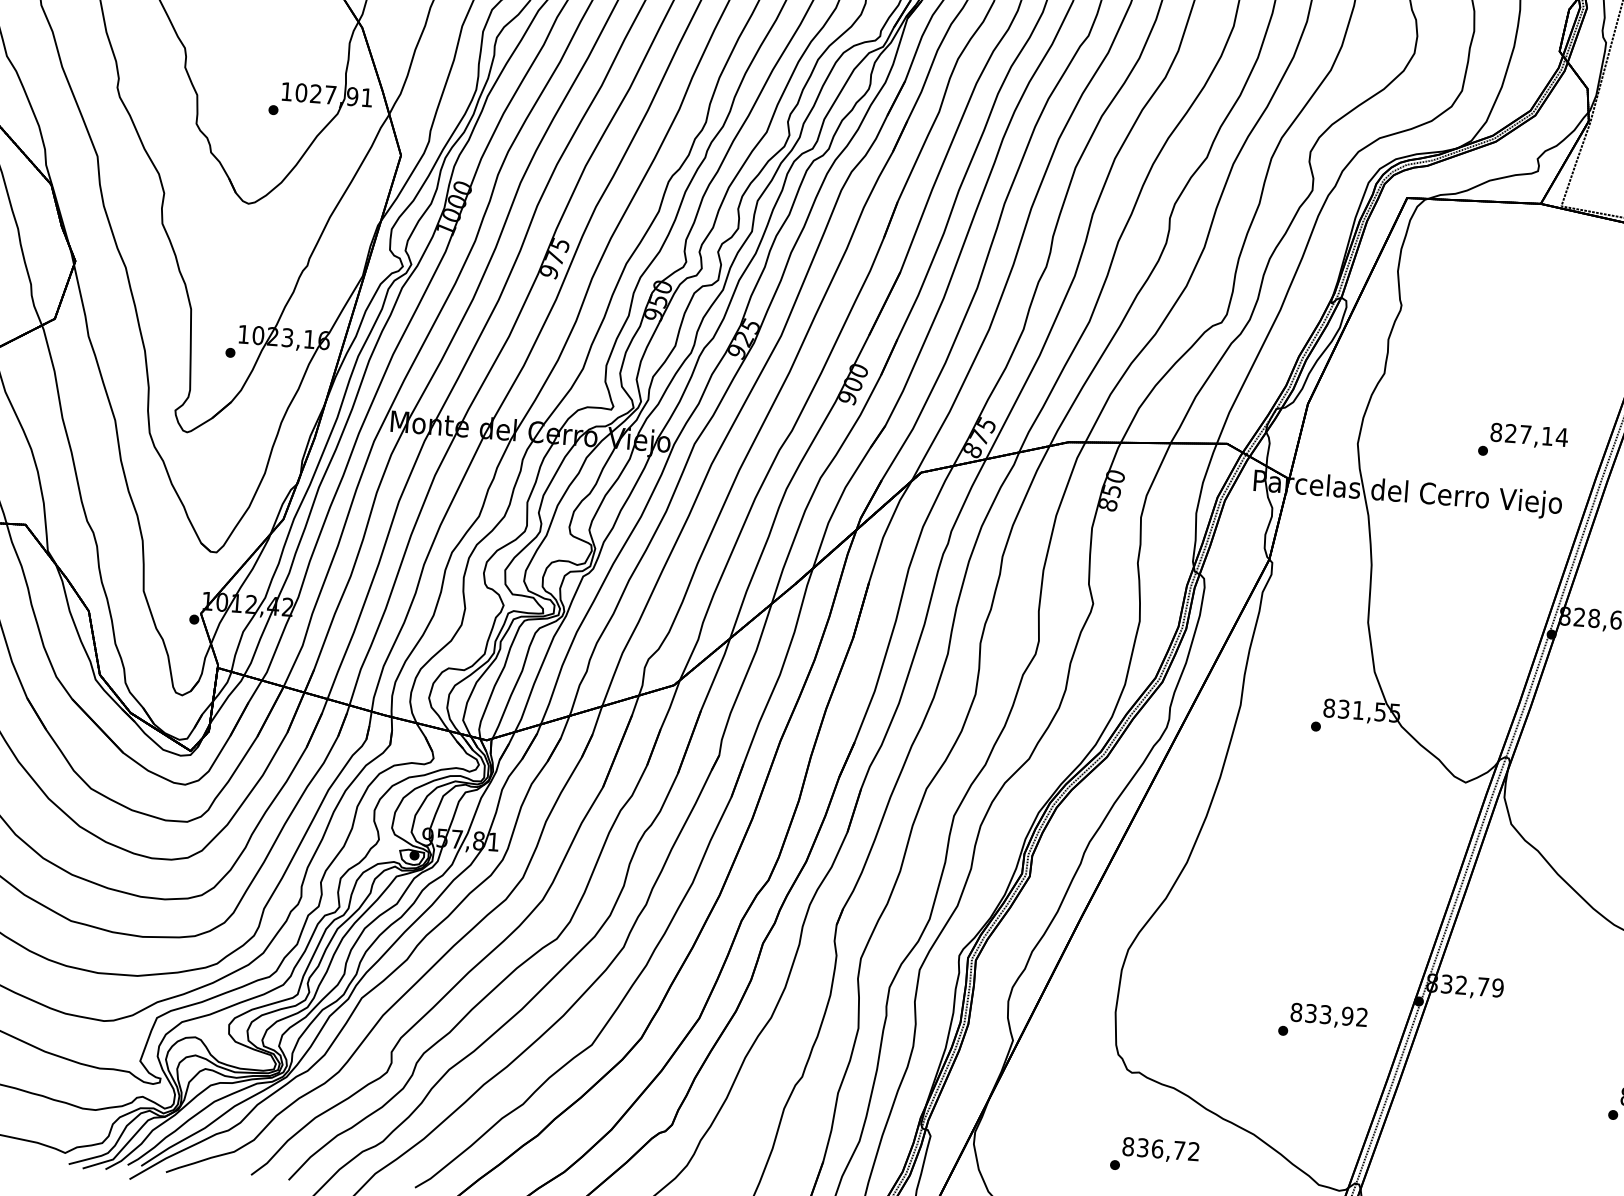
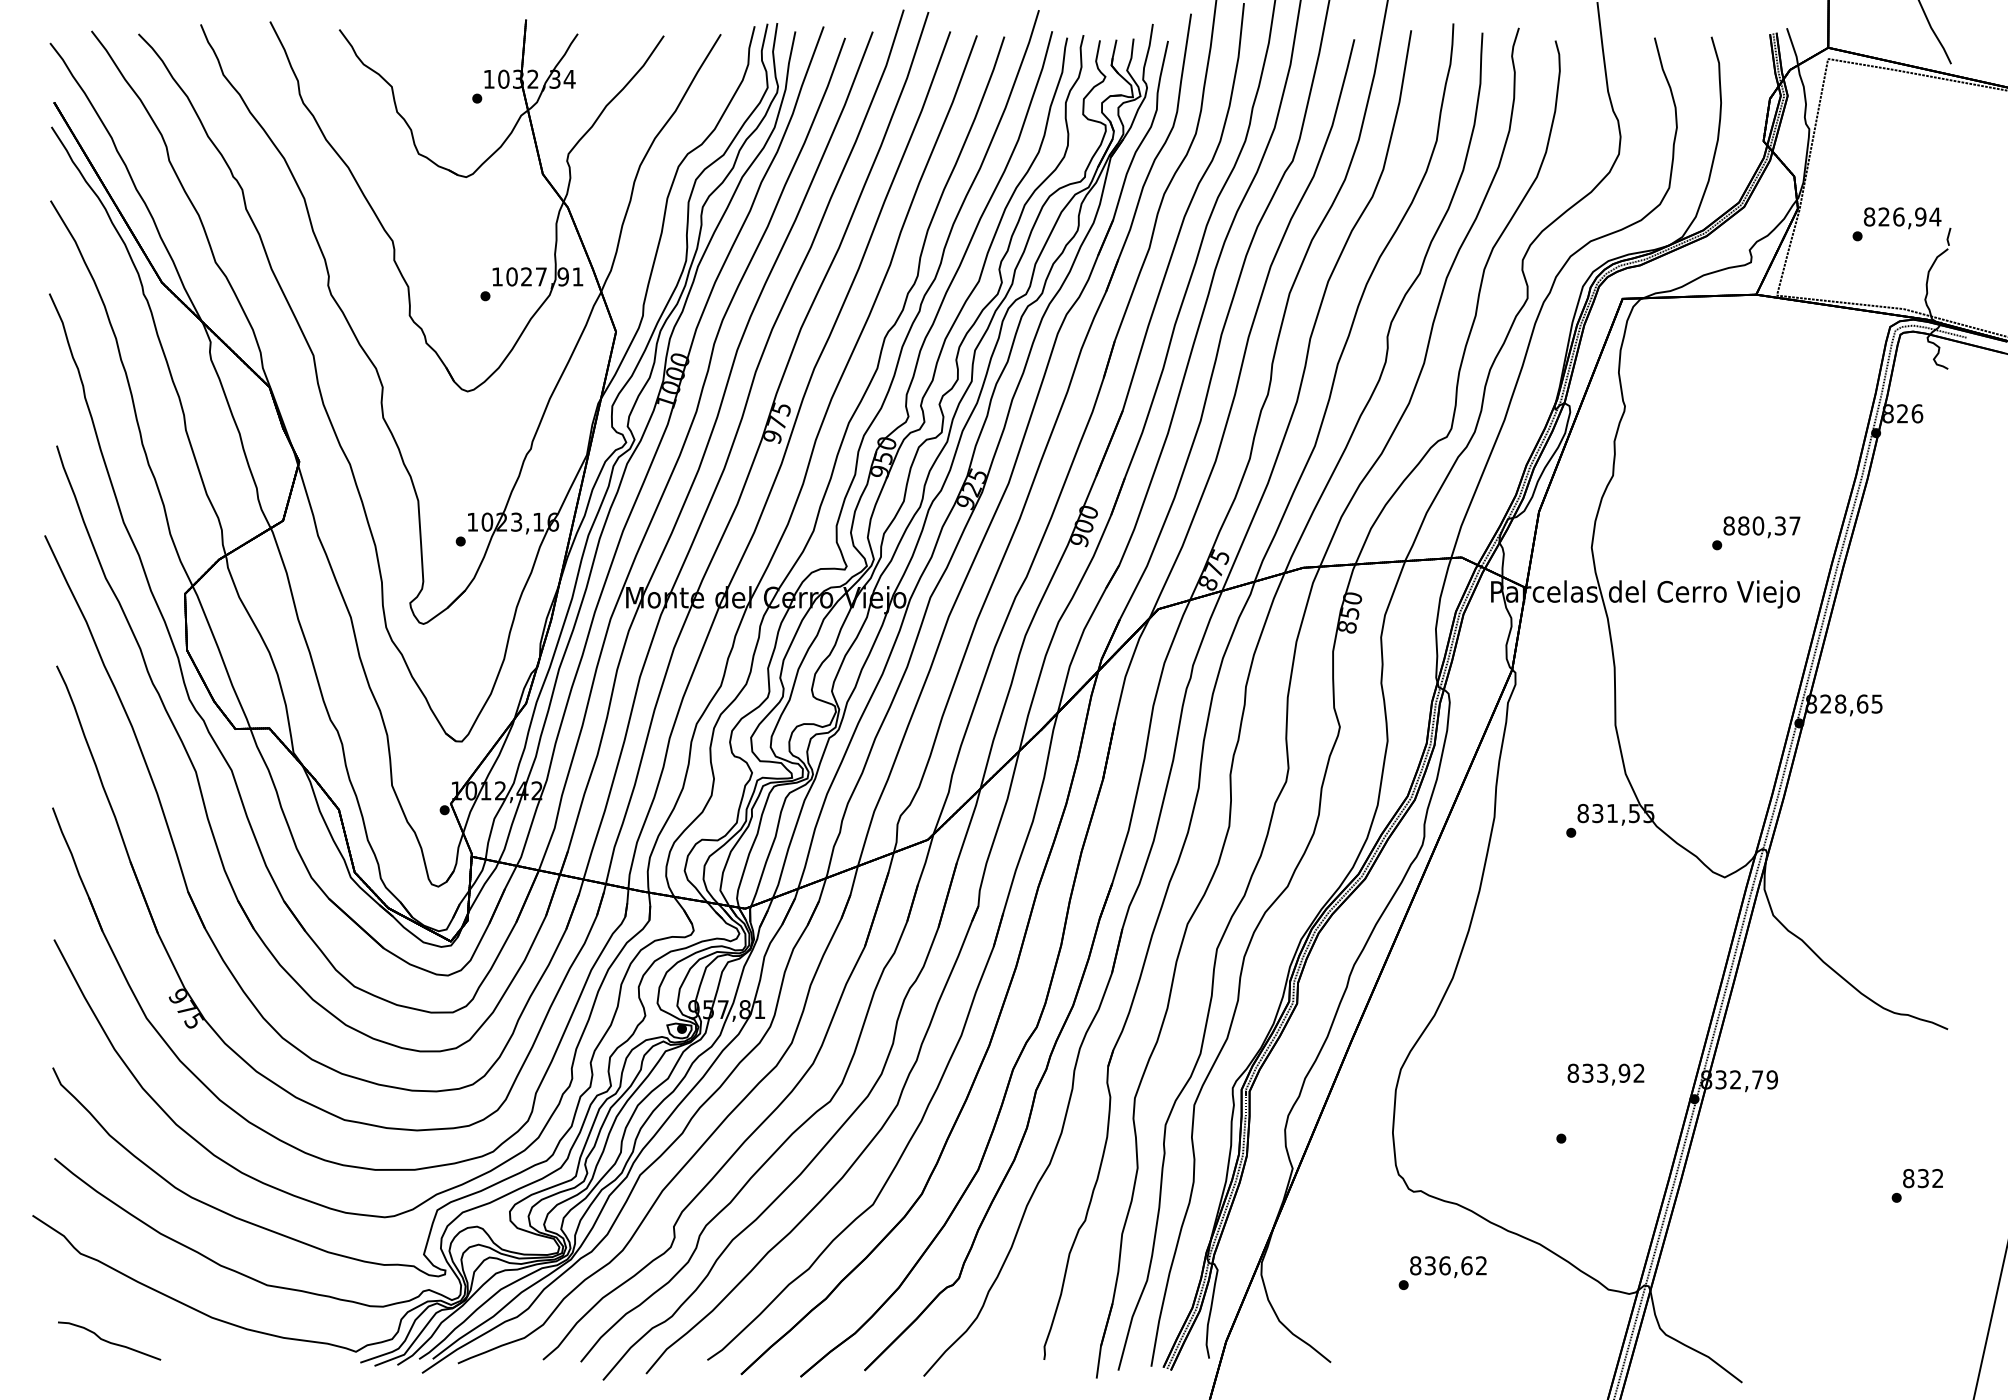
text: (1536, 435) -> (1769, 525), 827,14 -> 880,37
text: (1328, 1016) -> (1605, 1074), moved
text: (1179, 1150) -> (1466, 1265), 836,72 -> 836,62

